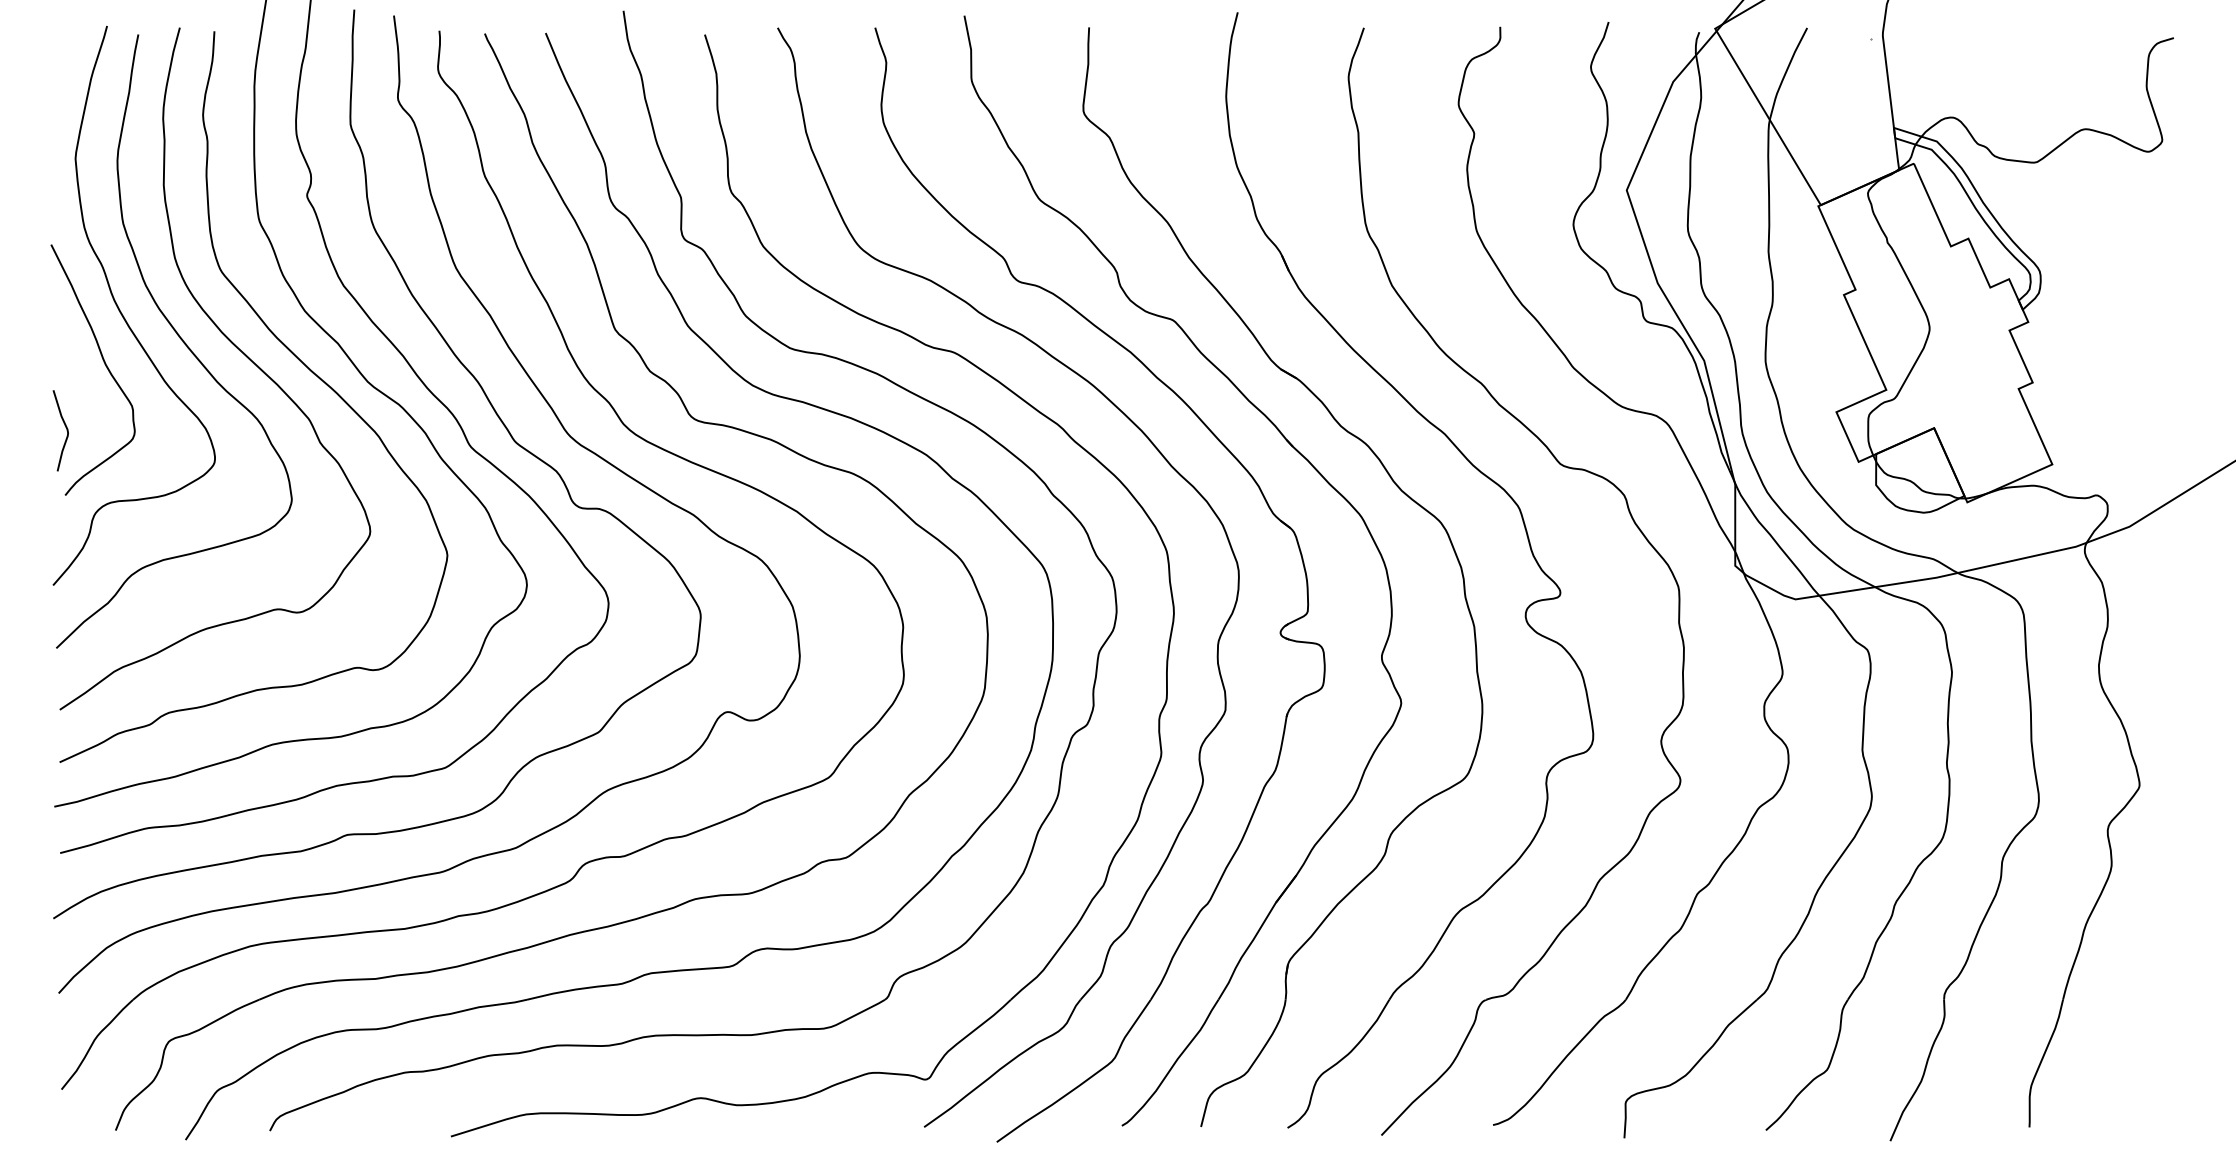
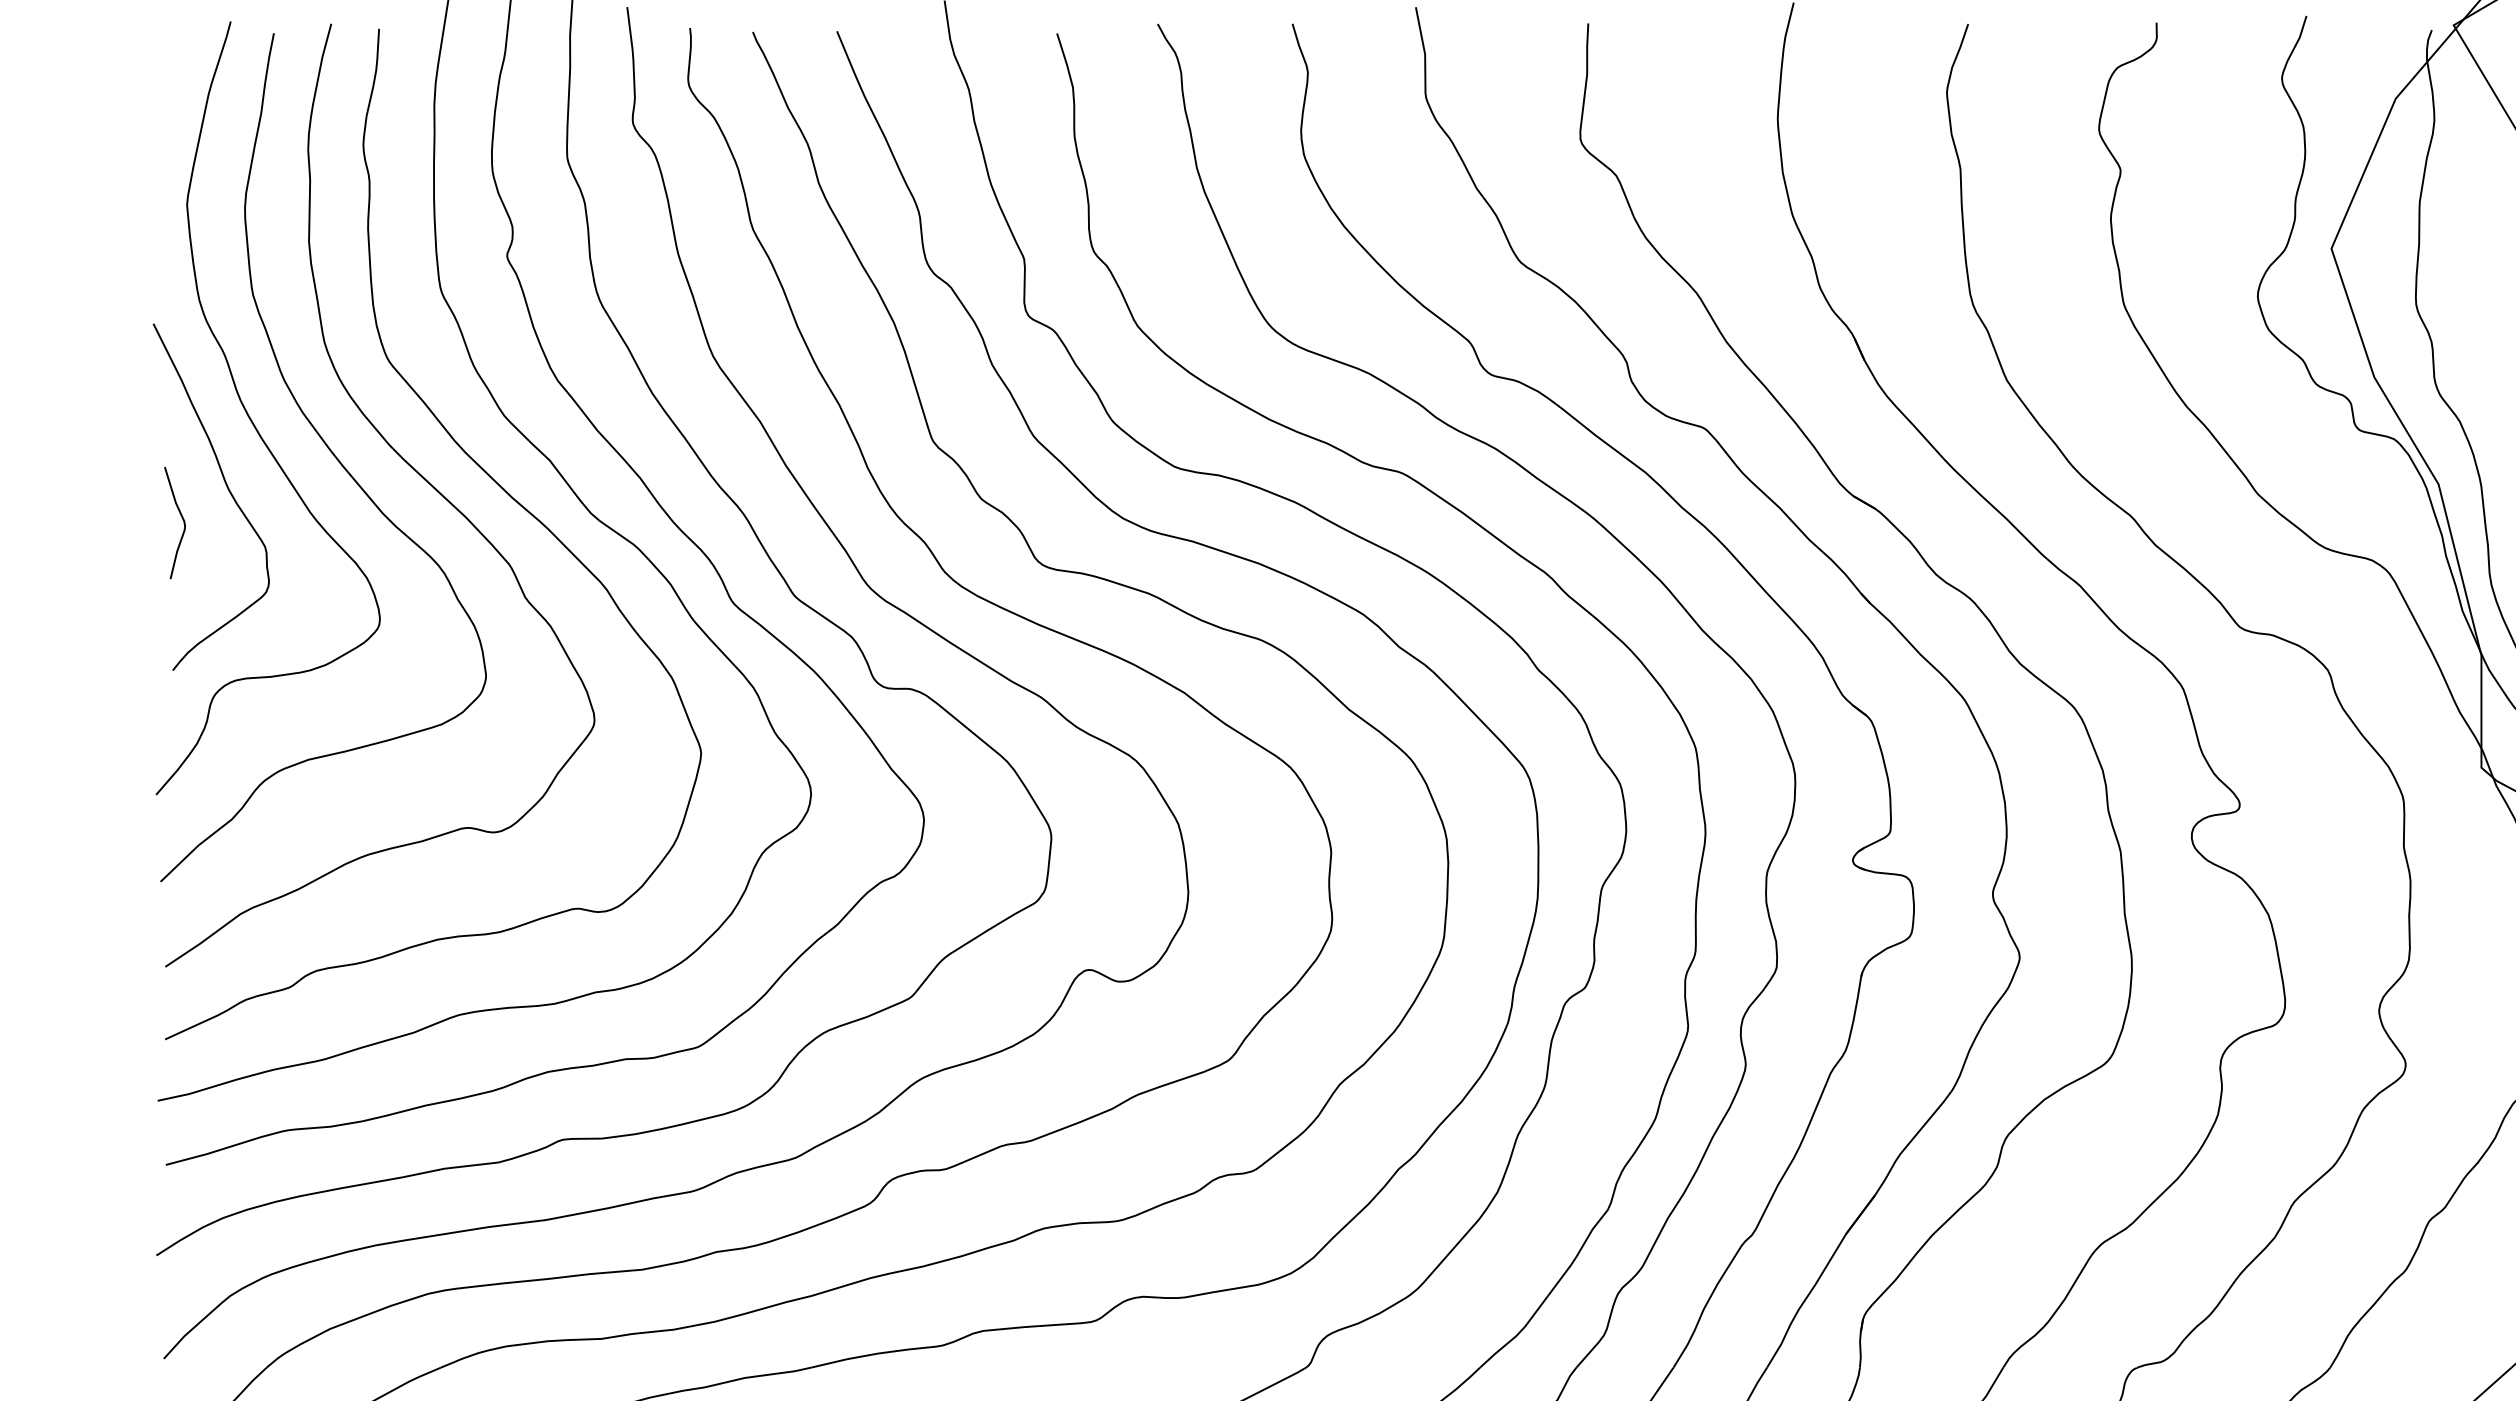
curve: (65, 427) -> (181, 518), moved

